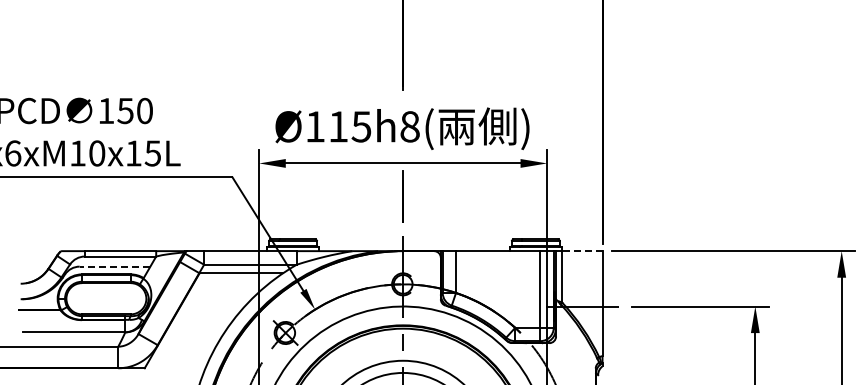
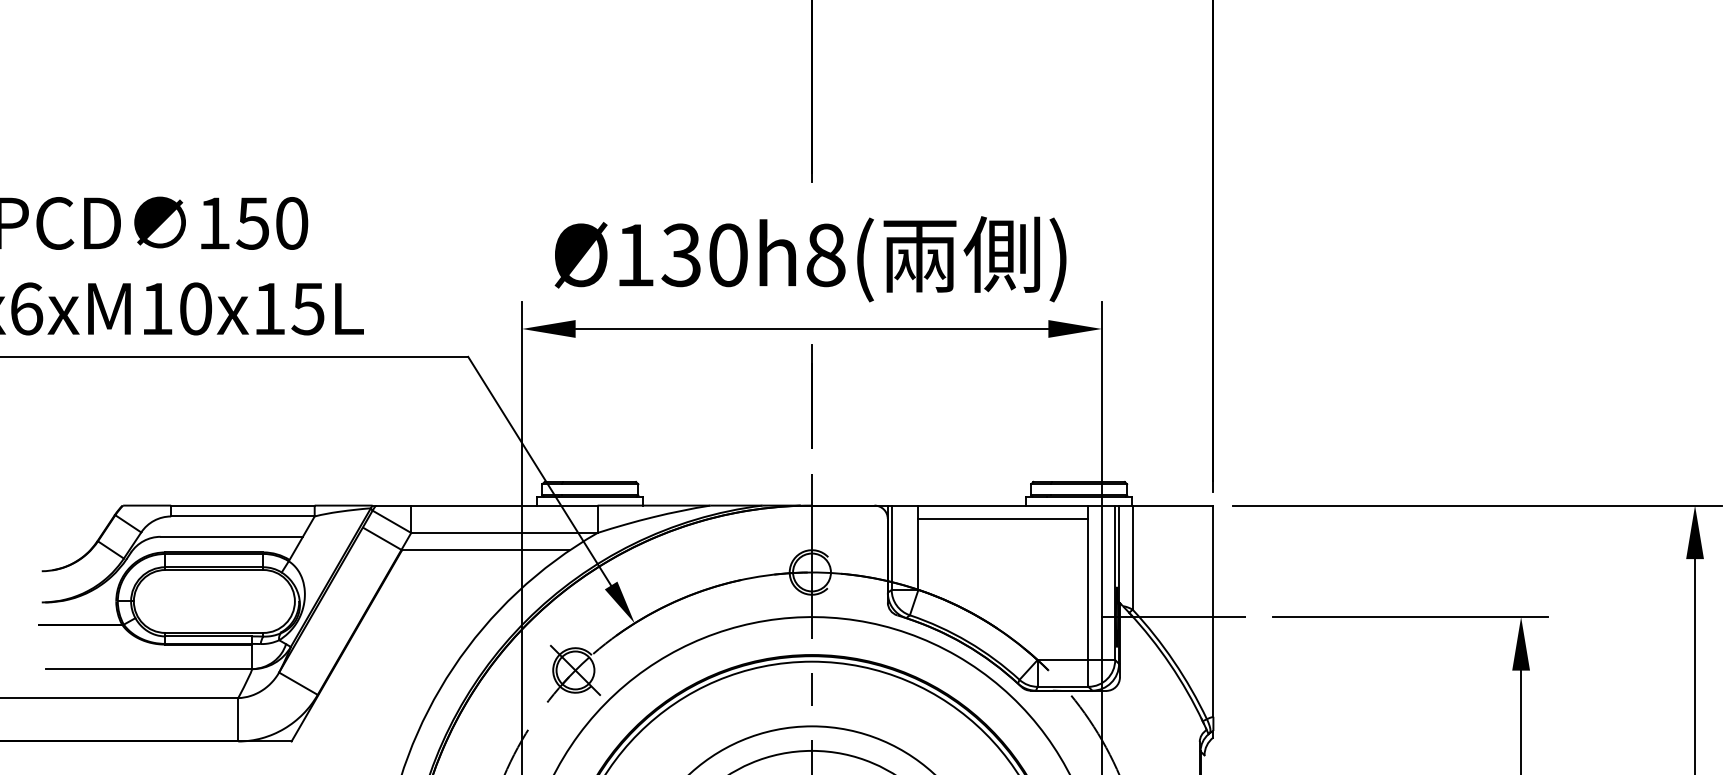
text: (349, 126) -> (703, 254), Ø115h8( -> Ø130h8(
line: (581, 251) -> (1171, 506), dashed -> solid
line: (498, 257) -> (1003, 518), added
line: (114, 266) -> (230, 536), dashed -> solid

